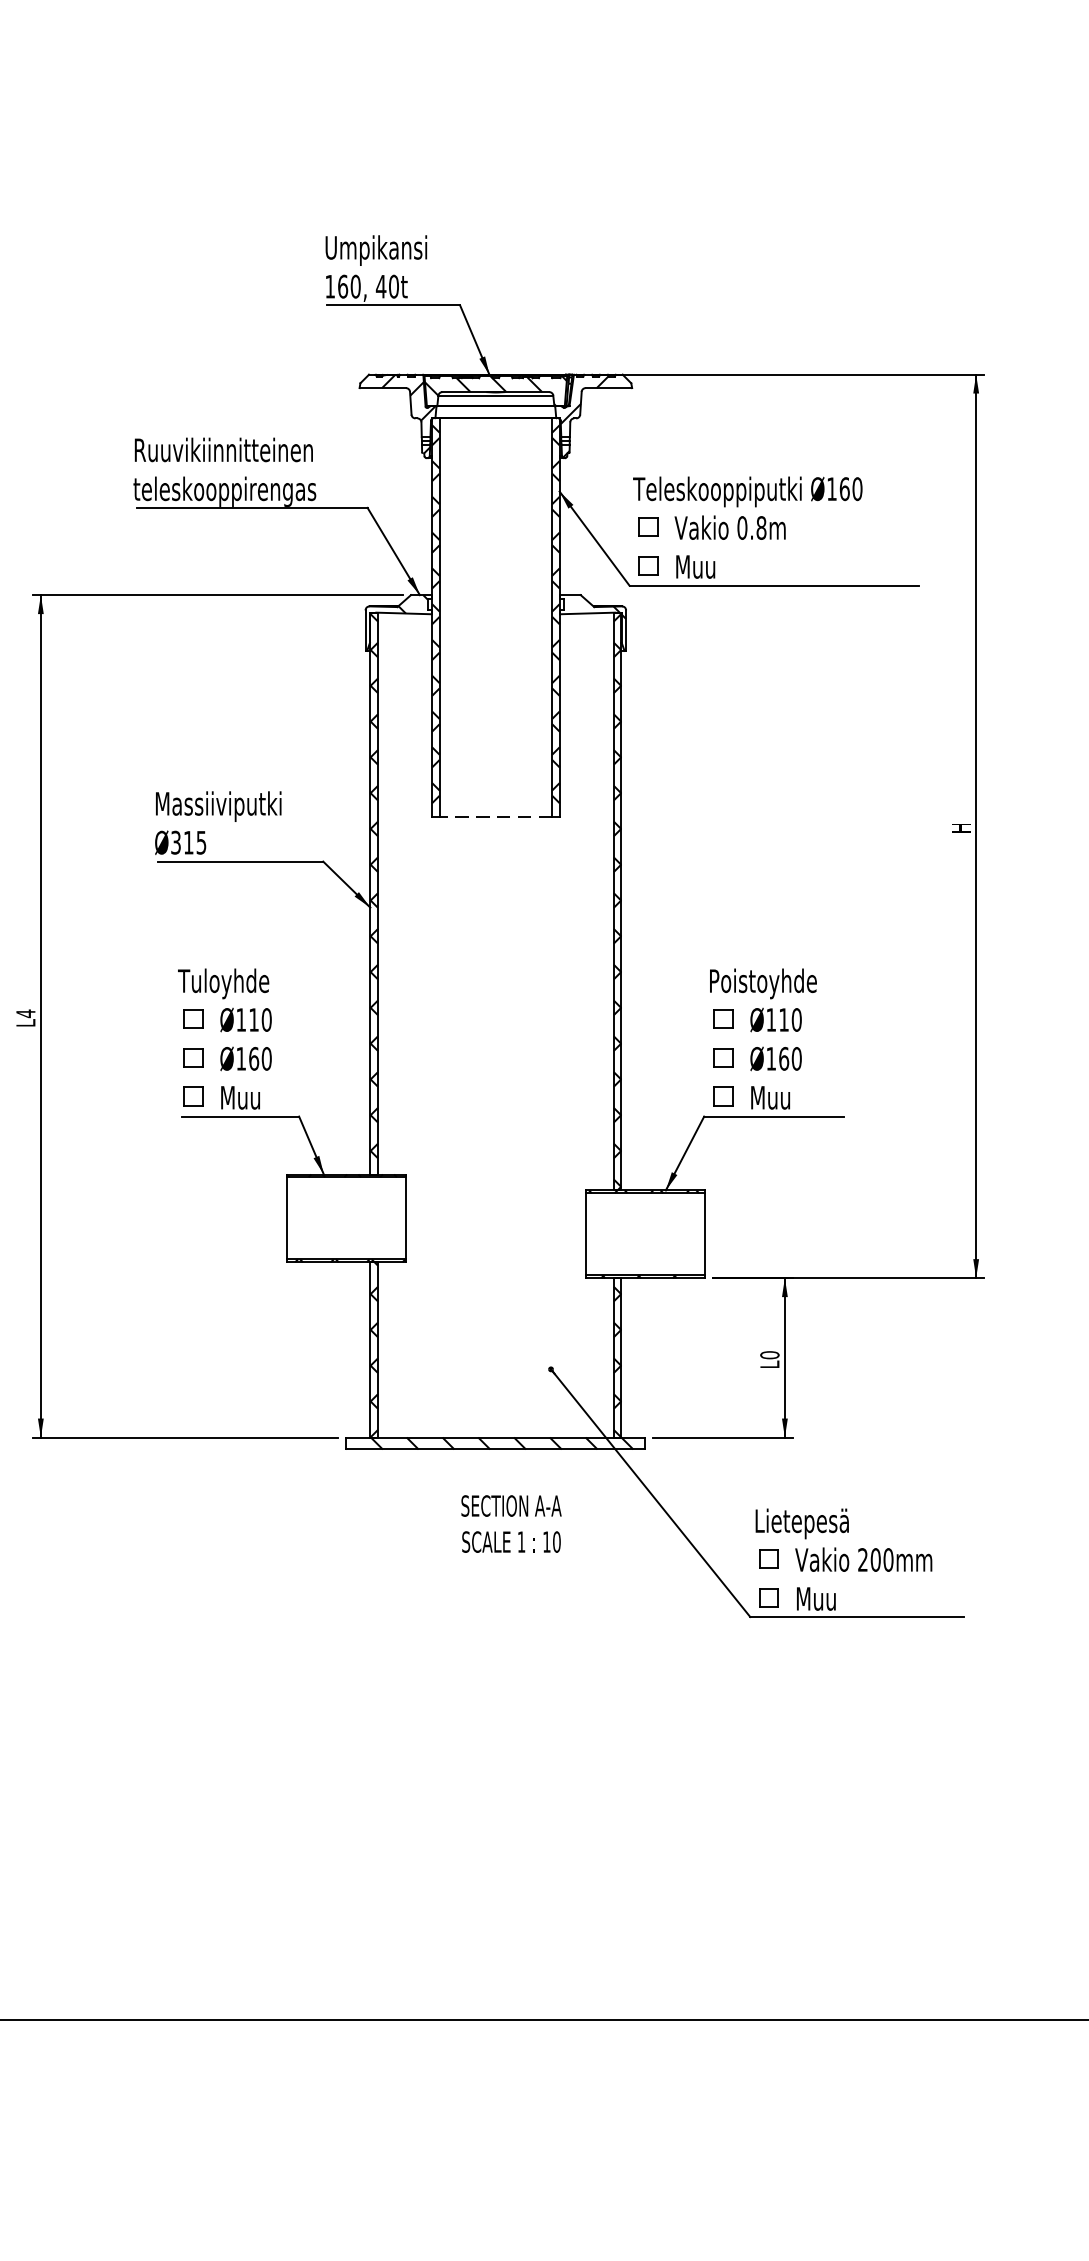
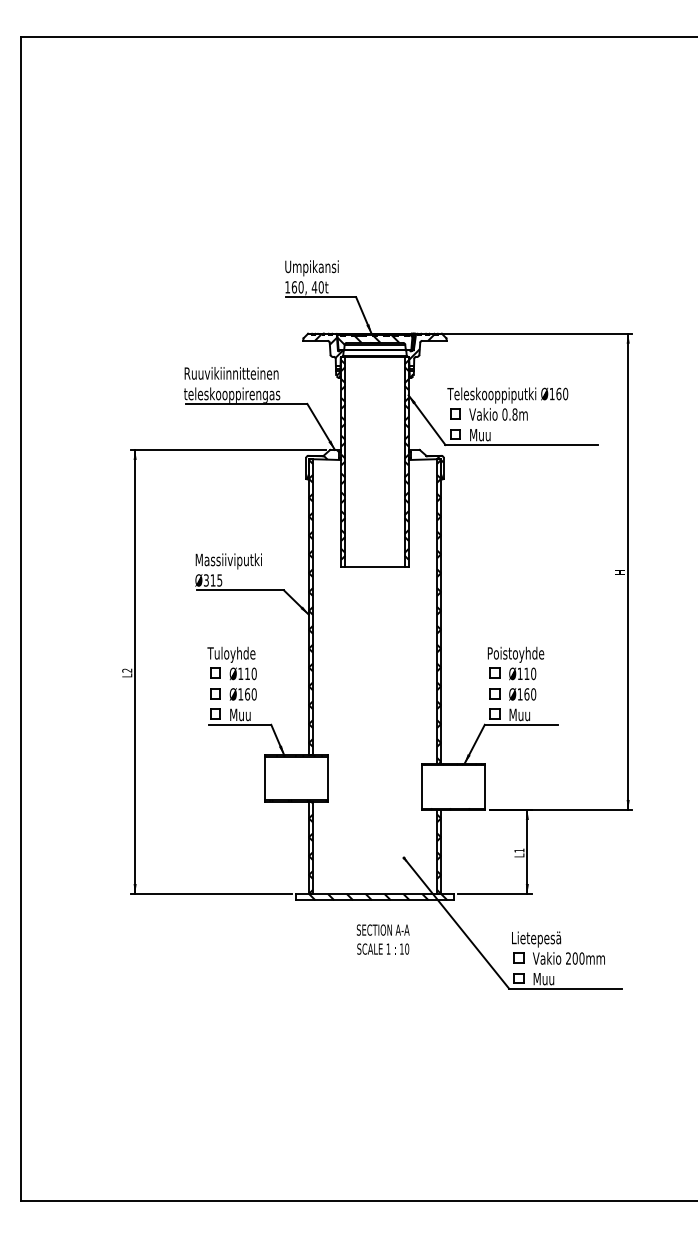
line: (494, 816) -> (374, 566), dashed -> solid
text: (26, 1013) -> (127, 670), L4 -> L2
text: (769, 1354) -> (519, 850), L0 -> L1

